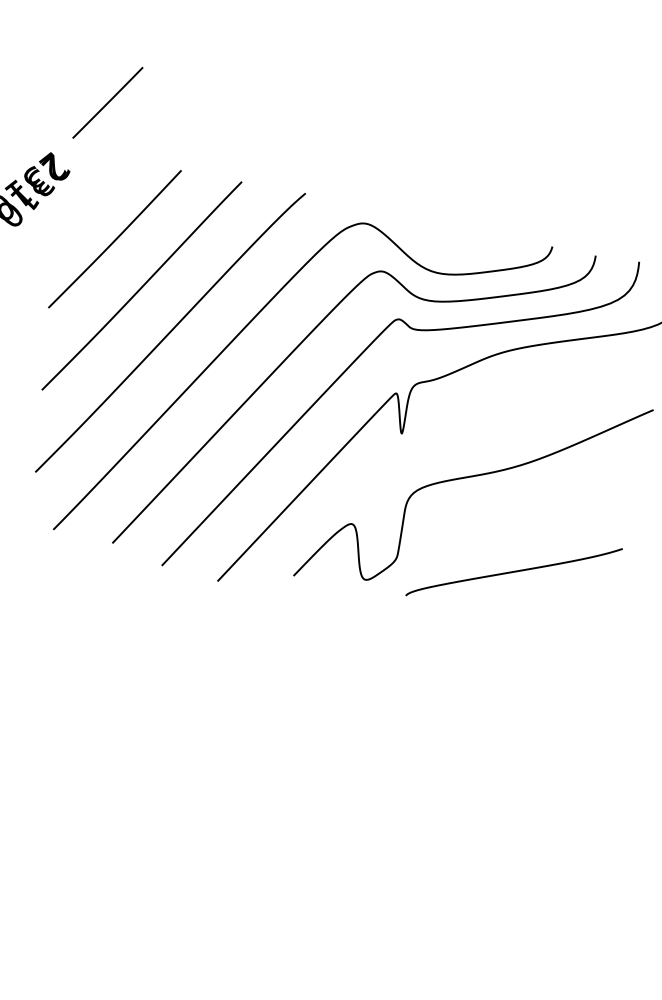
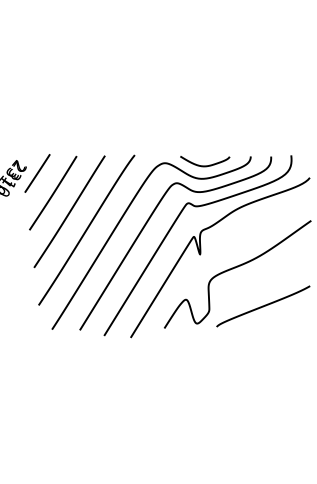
line: (107, 102) -> (37, 173), moved
curve: (451, 246) -> (205, 165), added

